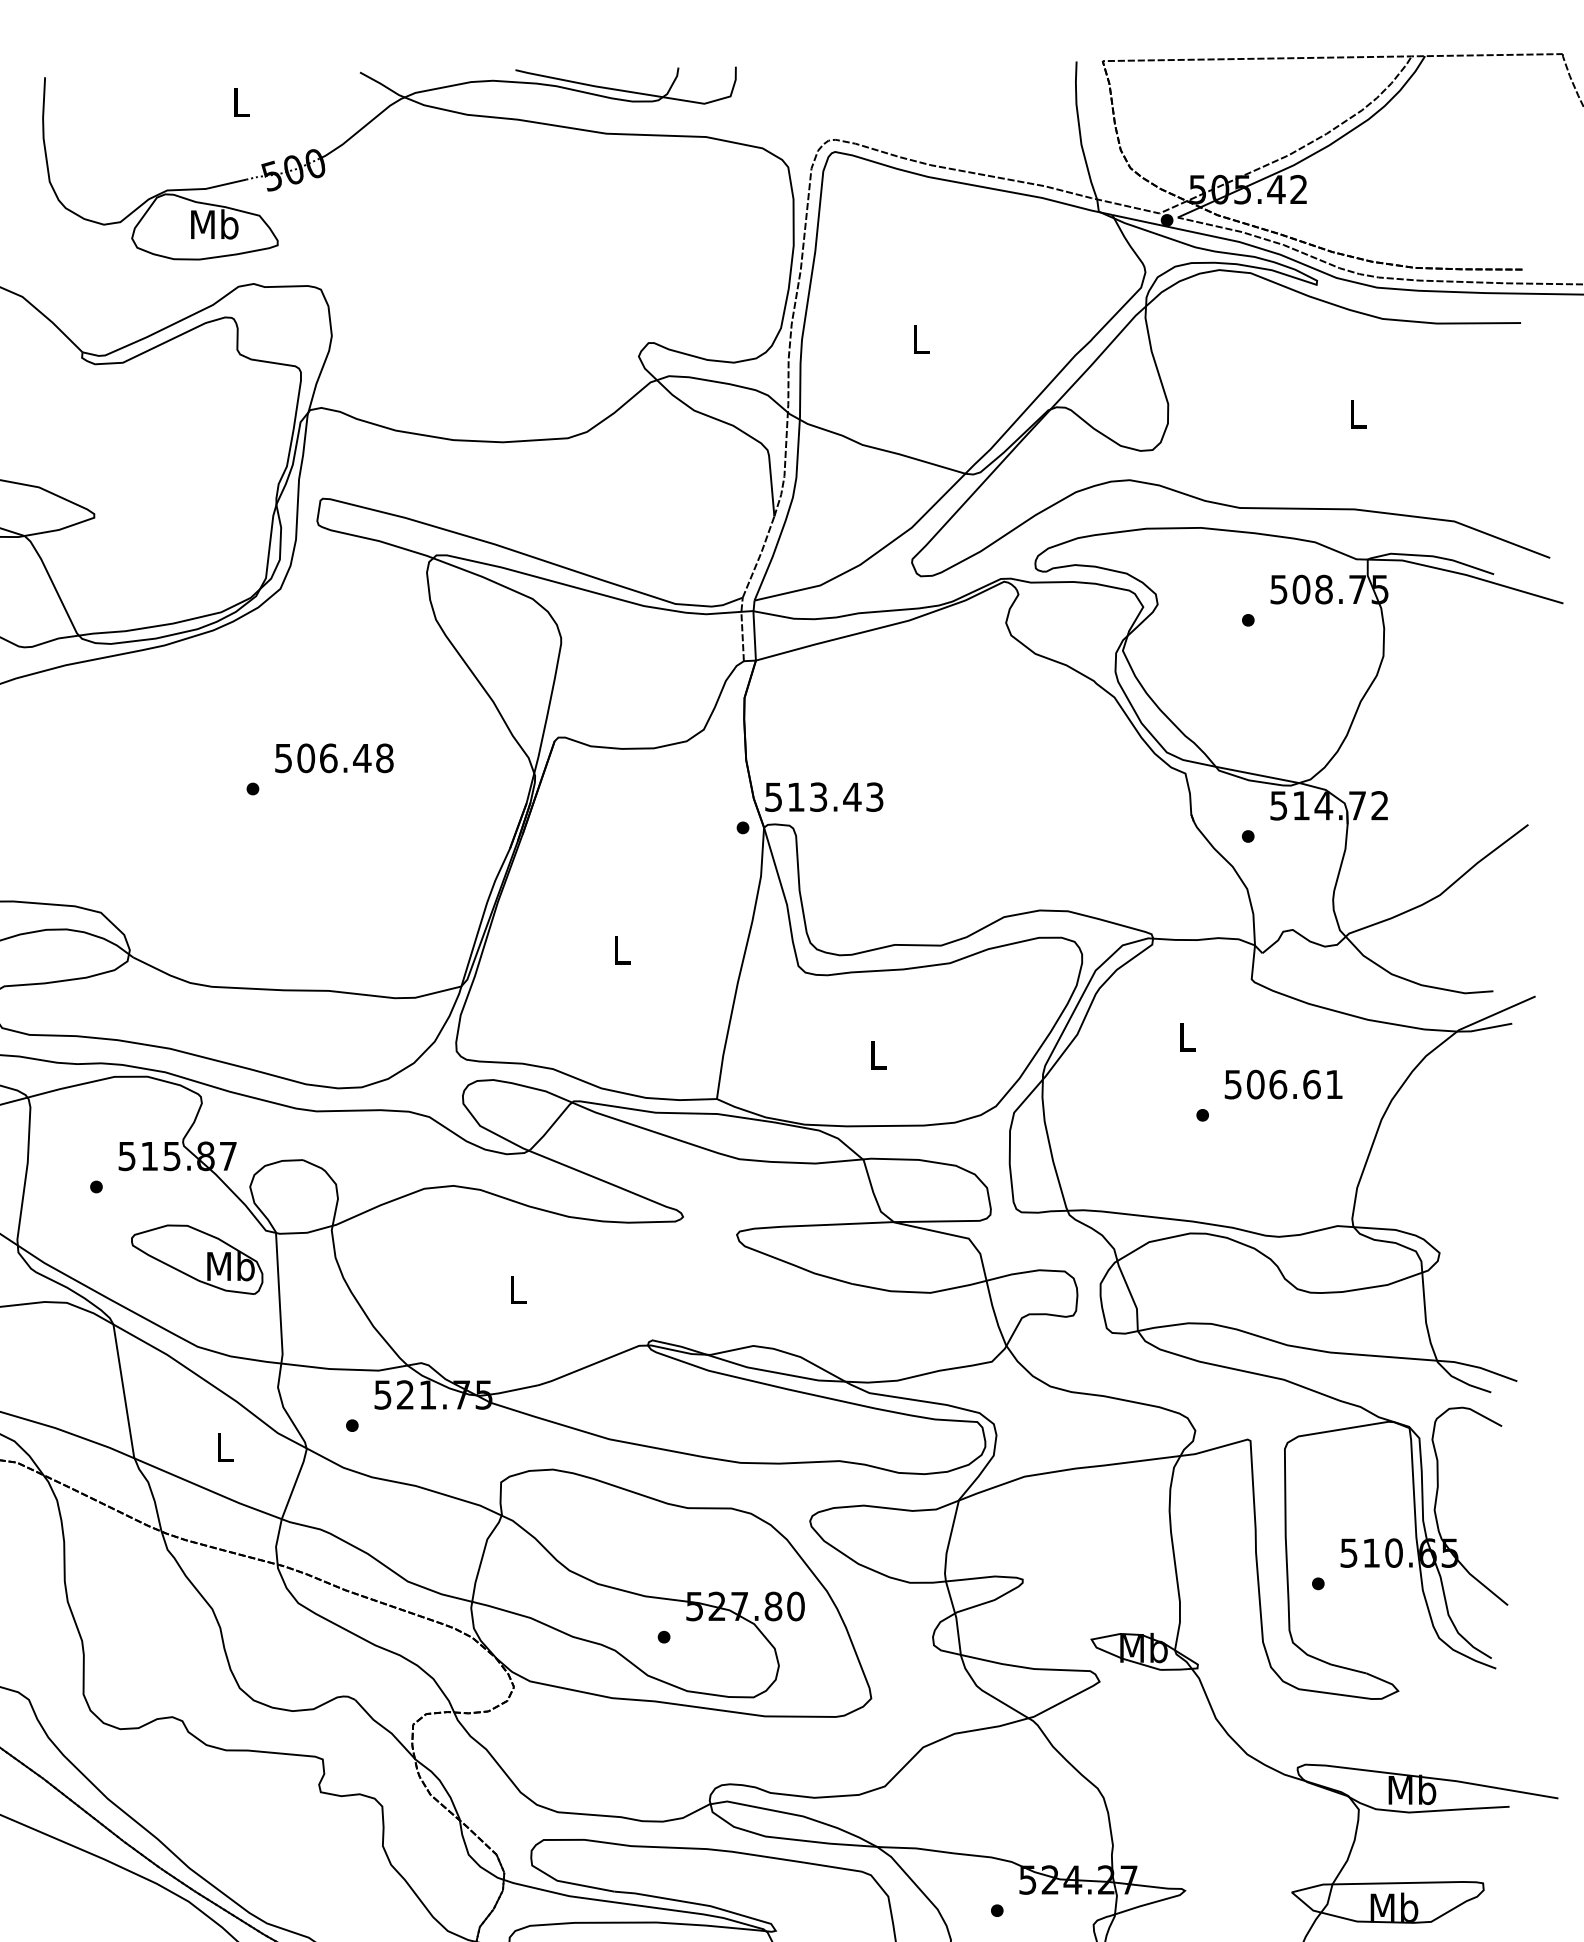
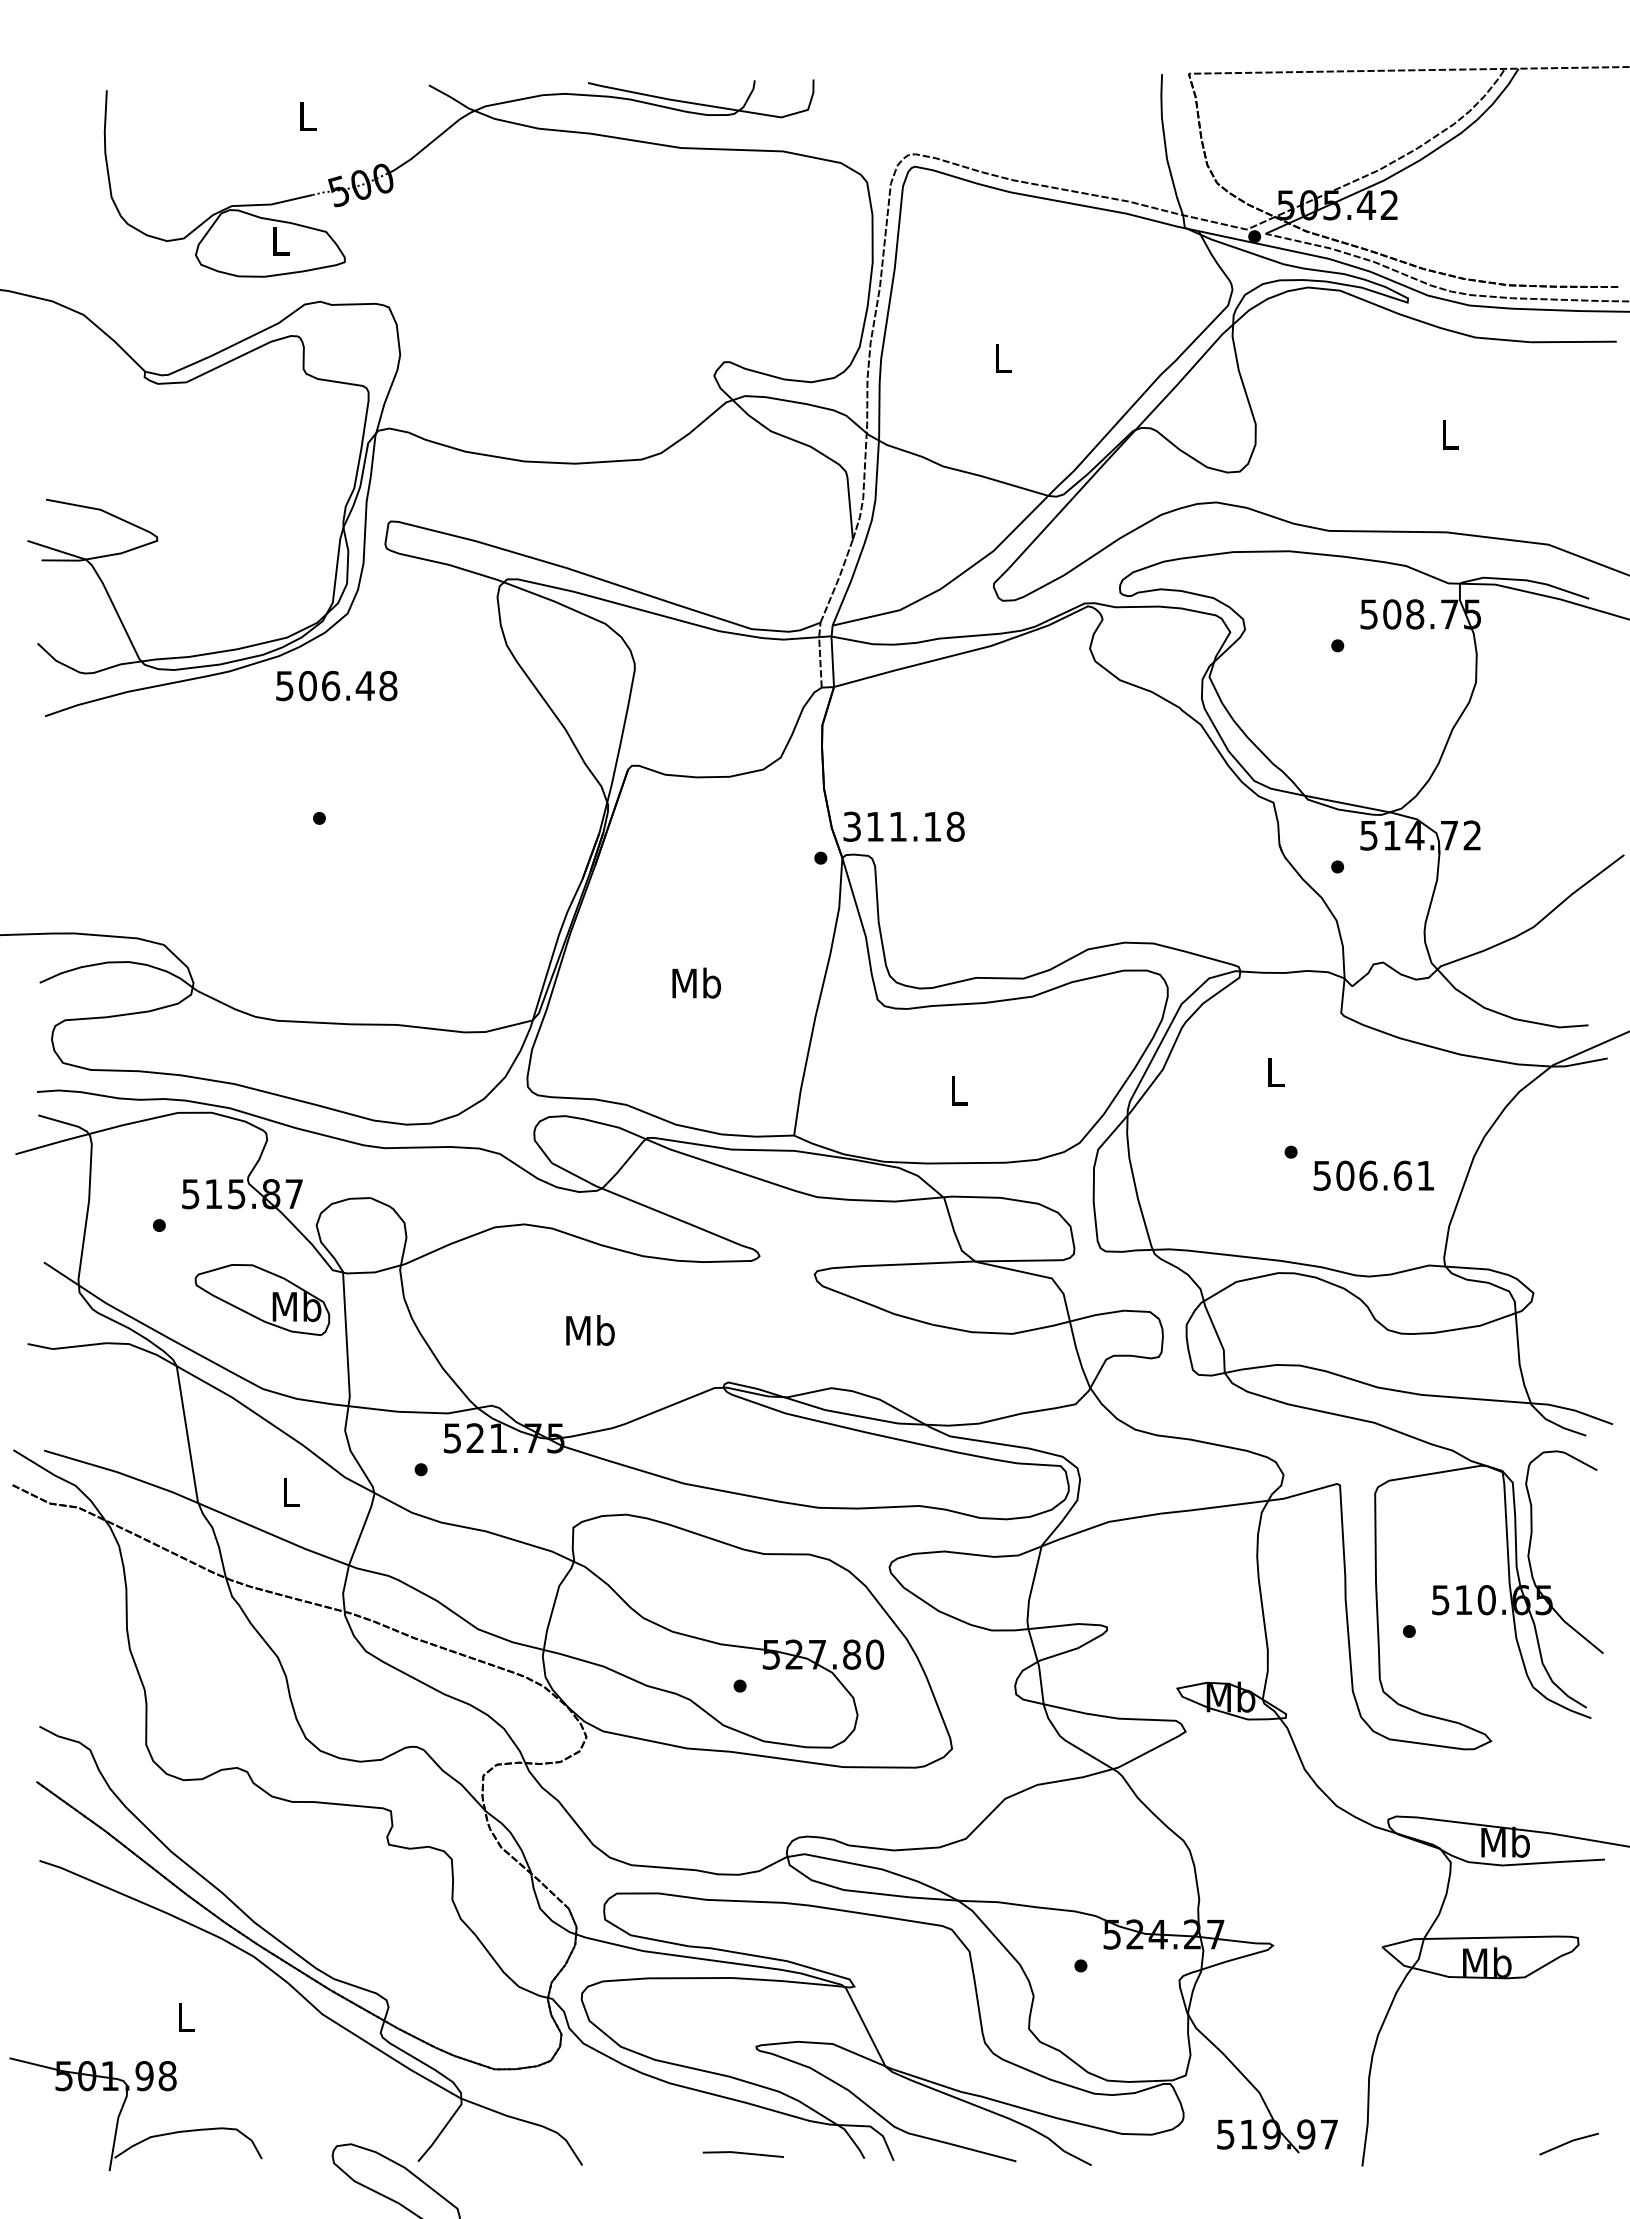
text: (214, 224) -> (280, 240), Mb -> L
text: (334, 757) -> (336, 685), moved
text: (824, 796) -> (904, 826), 513.43 -> 311.18
text: (621, 949) -> (696, 982), L -> Mb
text: (1283, 1084) -> (1373, 1175), moved
text: (517, 1289) -> (590, 1330), L -> Mb

